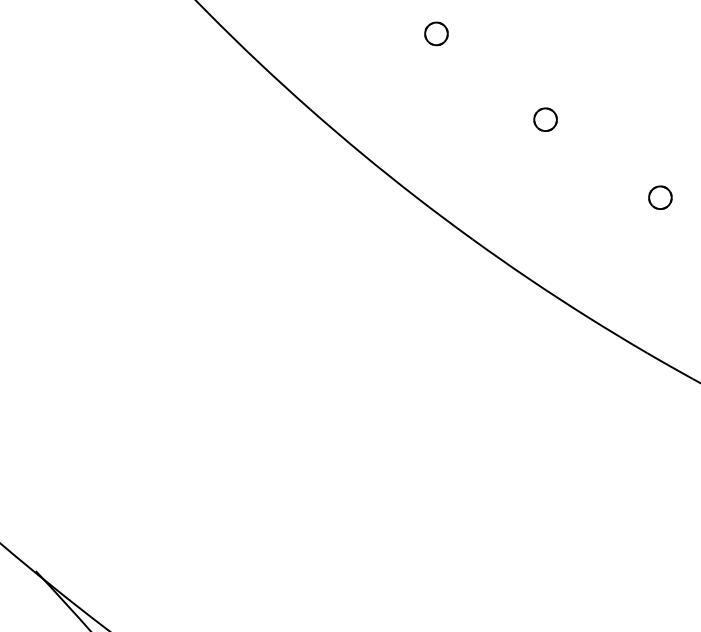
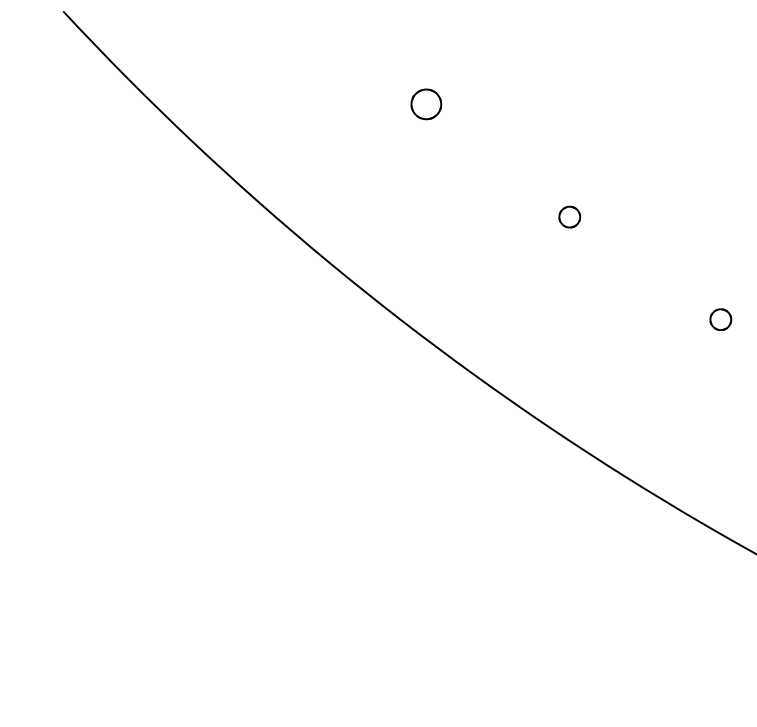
part: (545, 119) -> (569, 216), size x0.7
part: (660, 197) -> (720, 319), size x0.7

